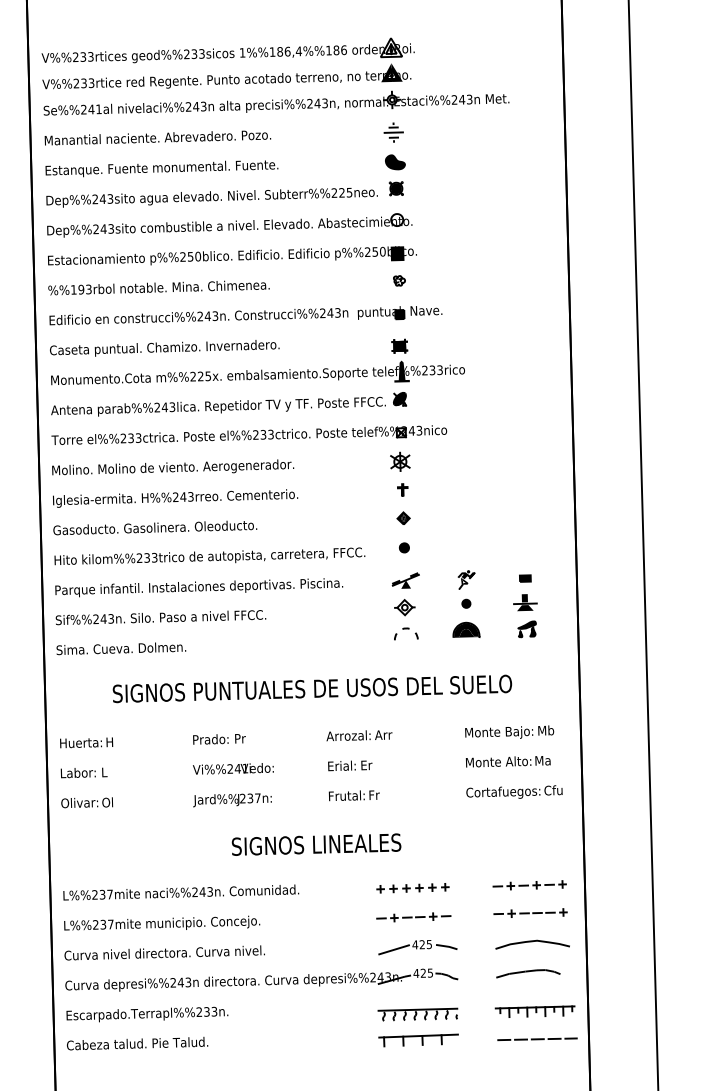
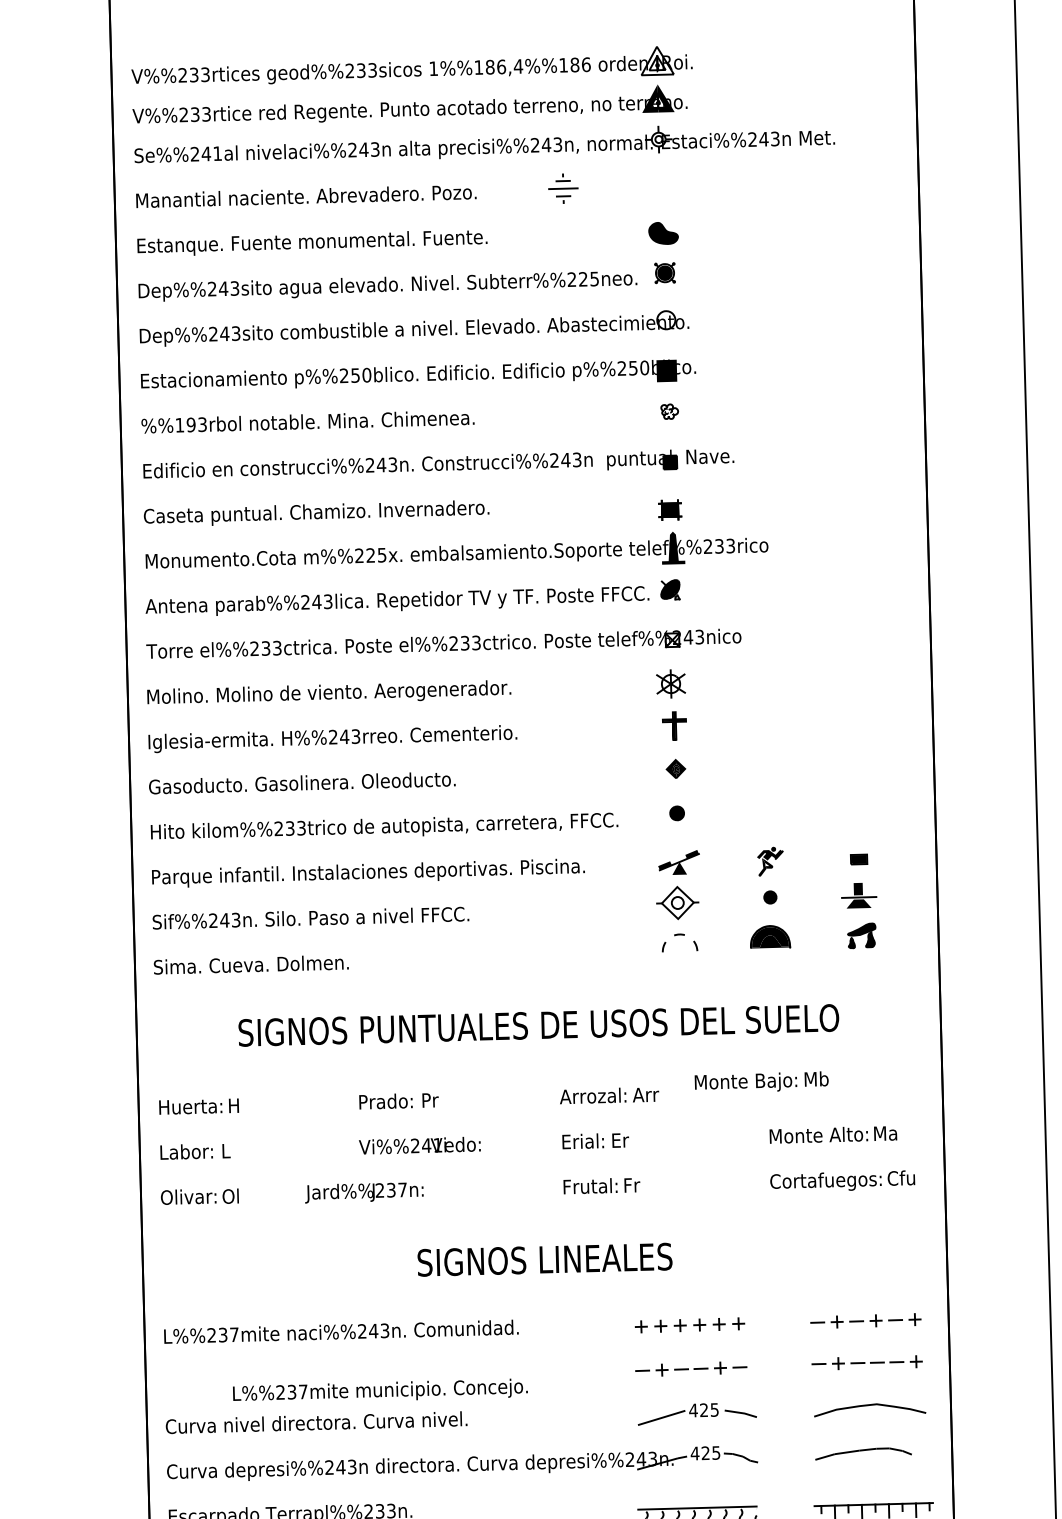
part: (393, 132) -> (562, 188), moved
part: (402, 489) -> (674, 725), size x1.6
part: (404, 607) -> (677, 903), size x1.4
text: (509, 731) -> (761, 1080), moved
text: (232, 800) -> (364, 1193), moved
text: (162, 922) -> (380, 1388), moved

